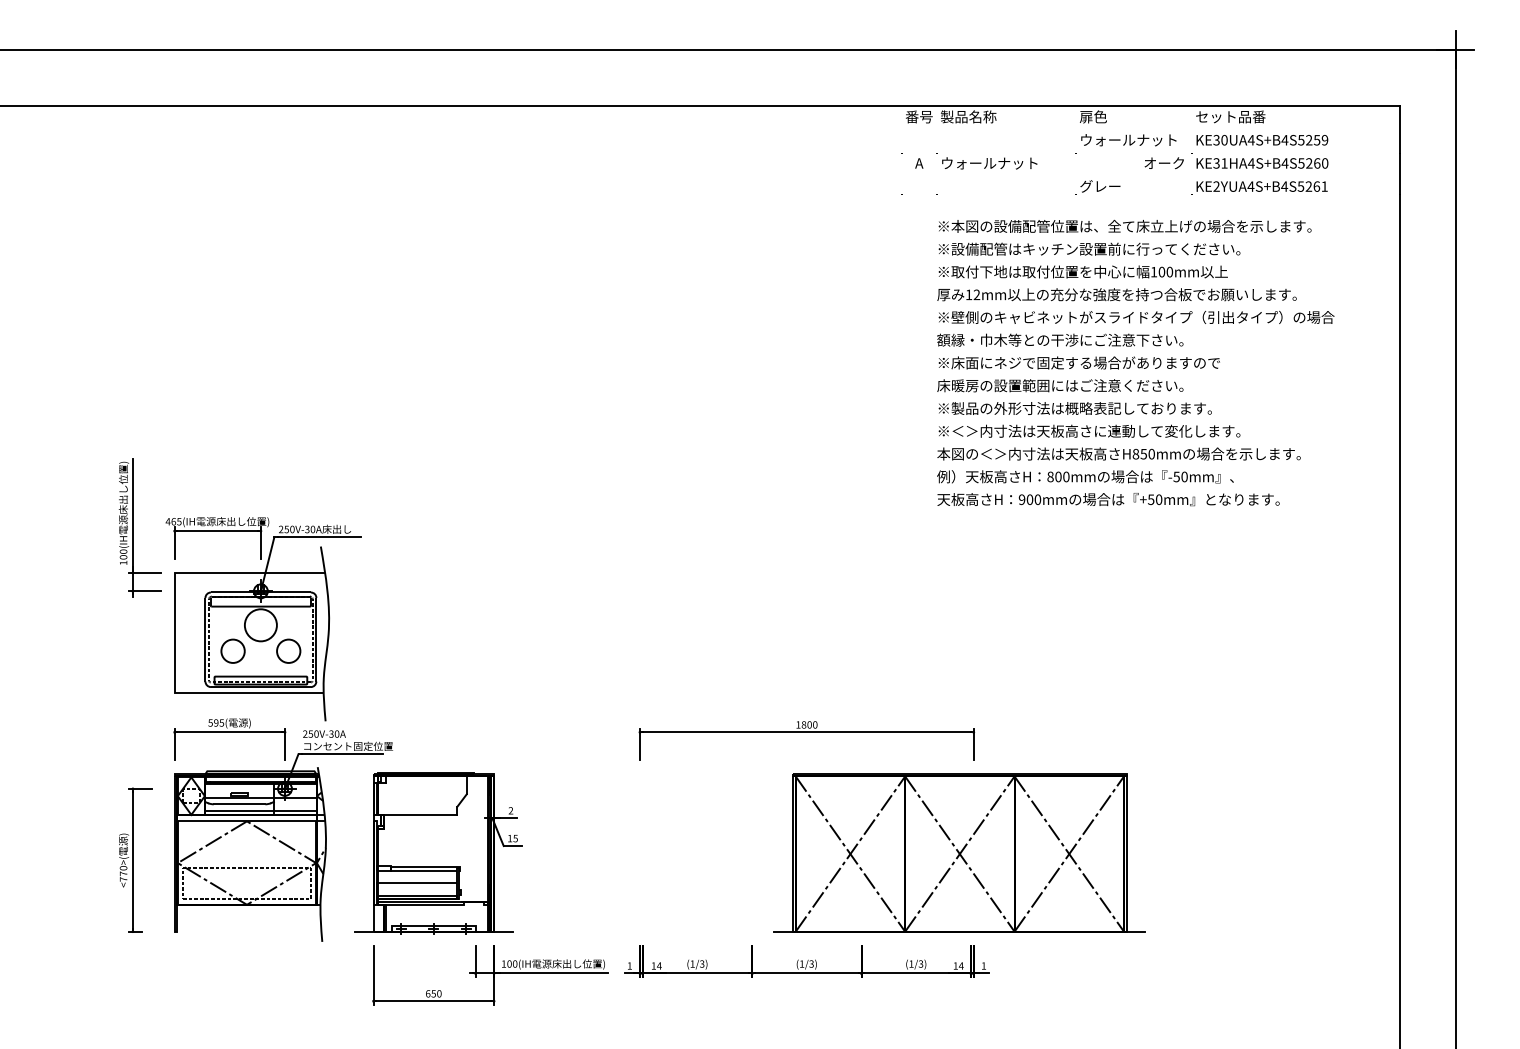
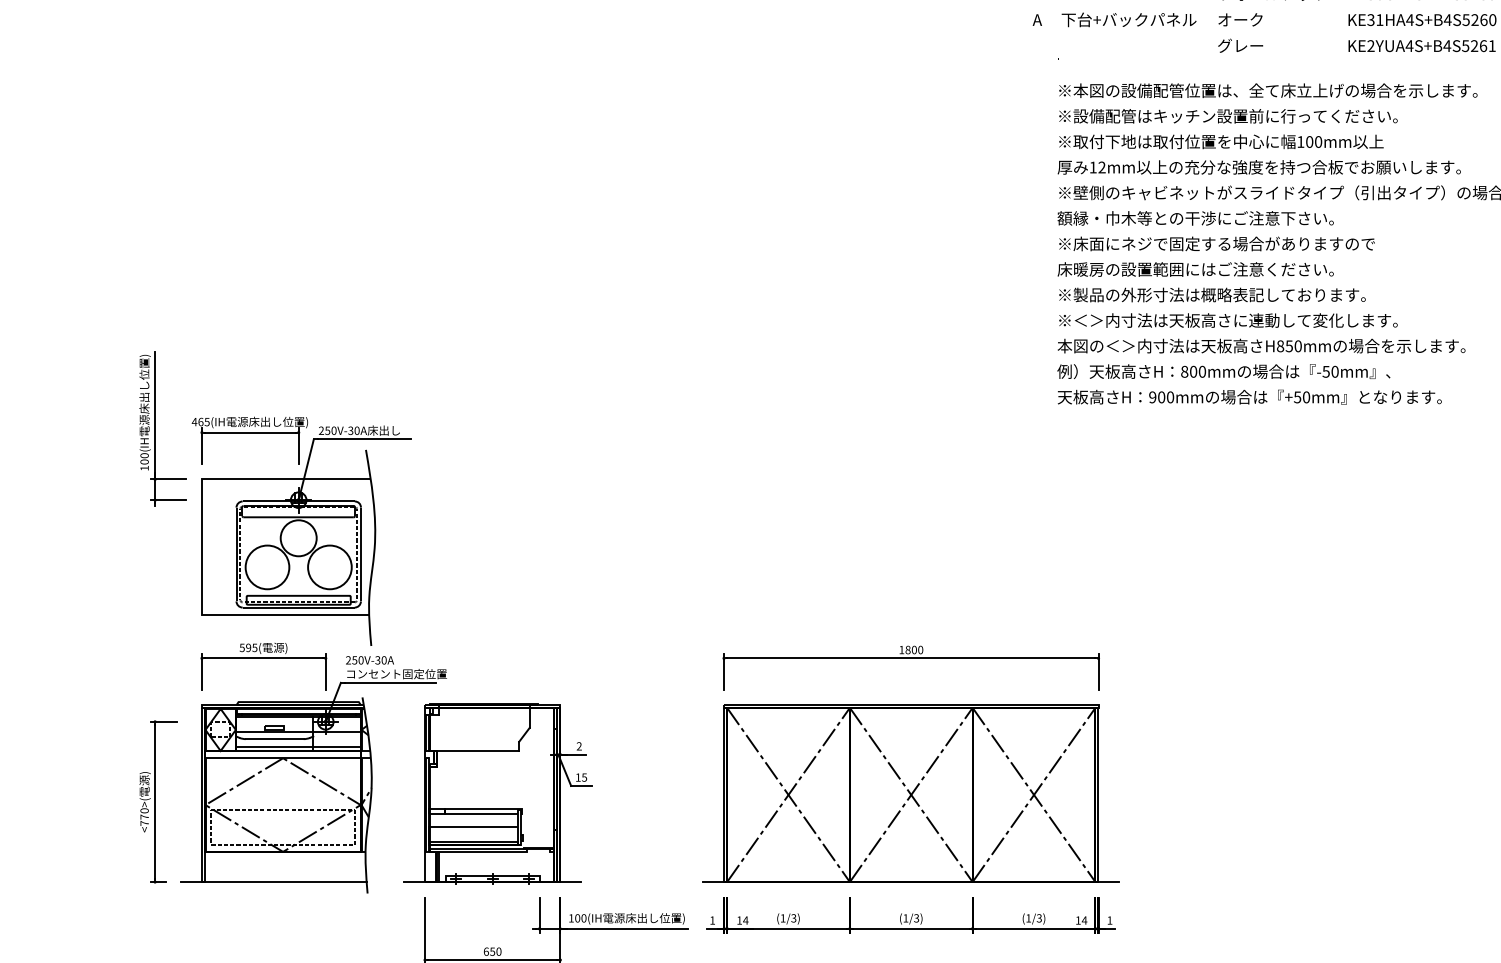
text: (1000, 162) -> (1128, 19), ウォールナット -> 下台+バックパネル
text: (1163, 163) -> (1239, 20), moved
circle: (232, 650) -> (266, 566), size x1.67
circle: (288, 650) -> (329, 566), size x1.67
part: (959, 852) -> (910, 793), moved
line: (238, 931) -> (273, 881), added

